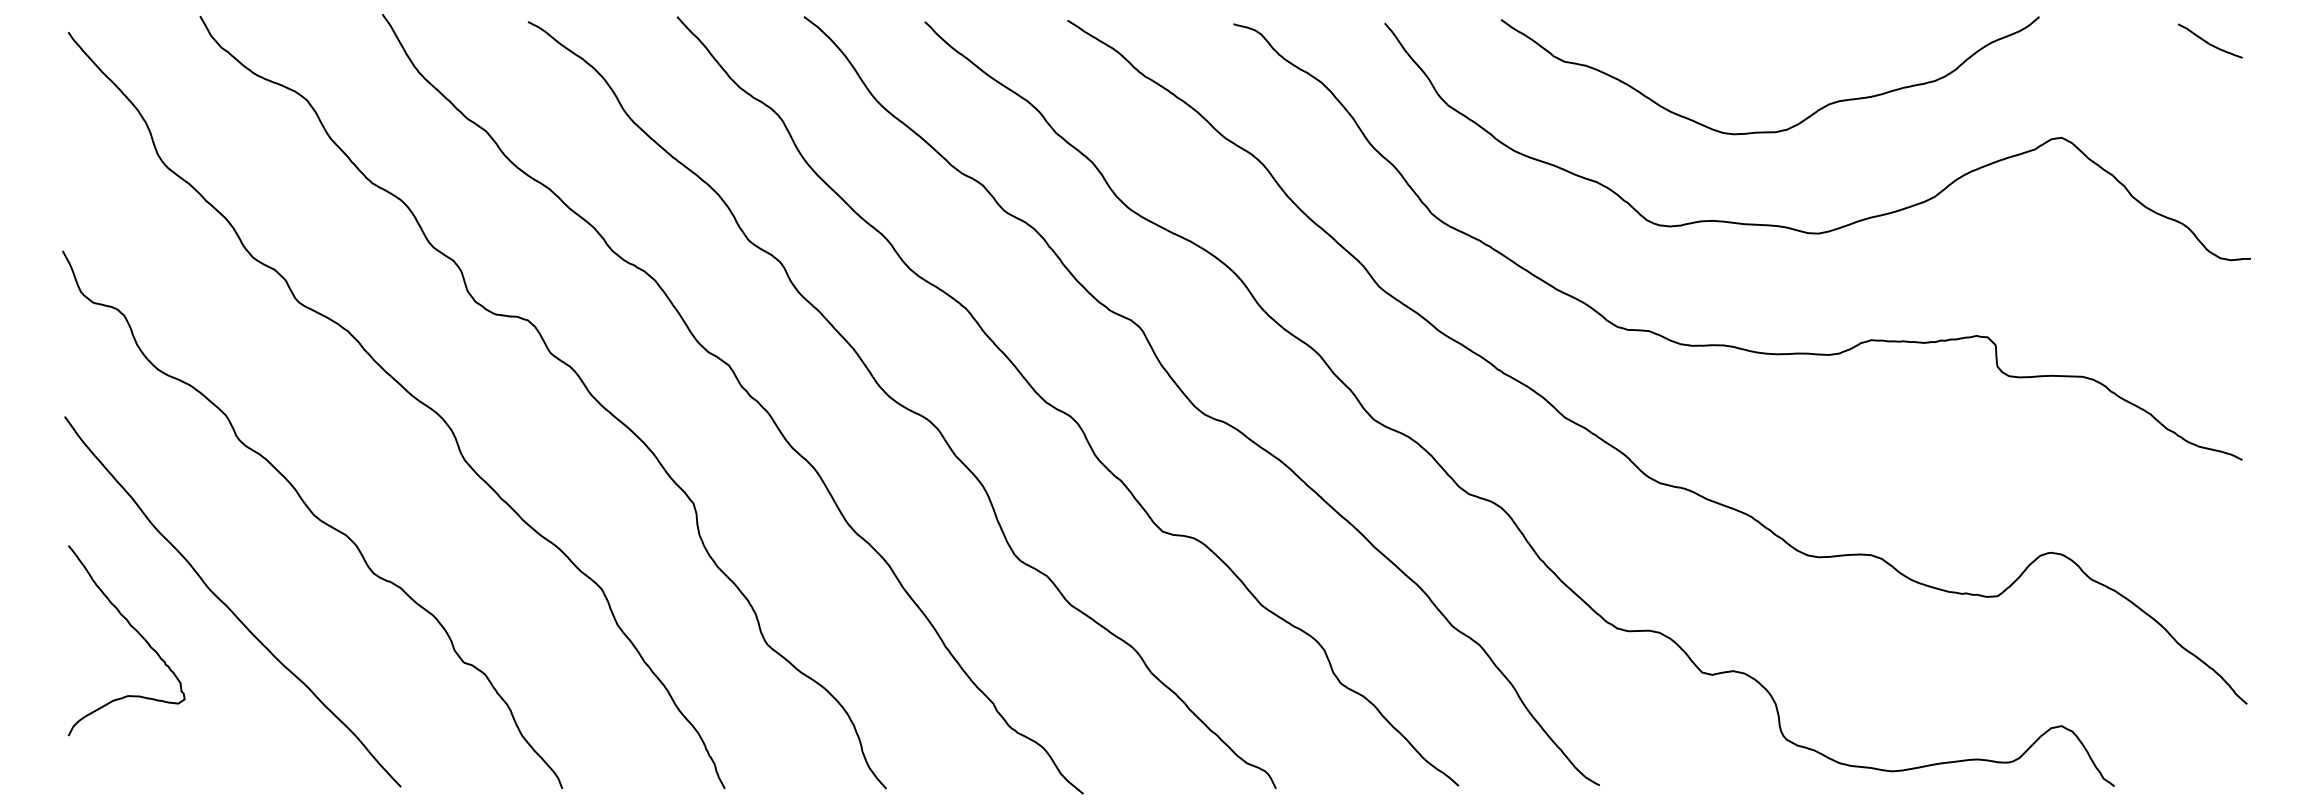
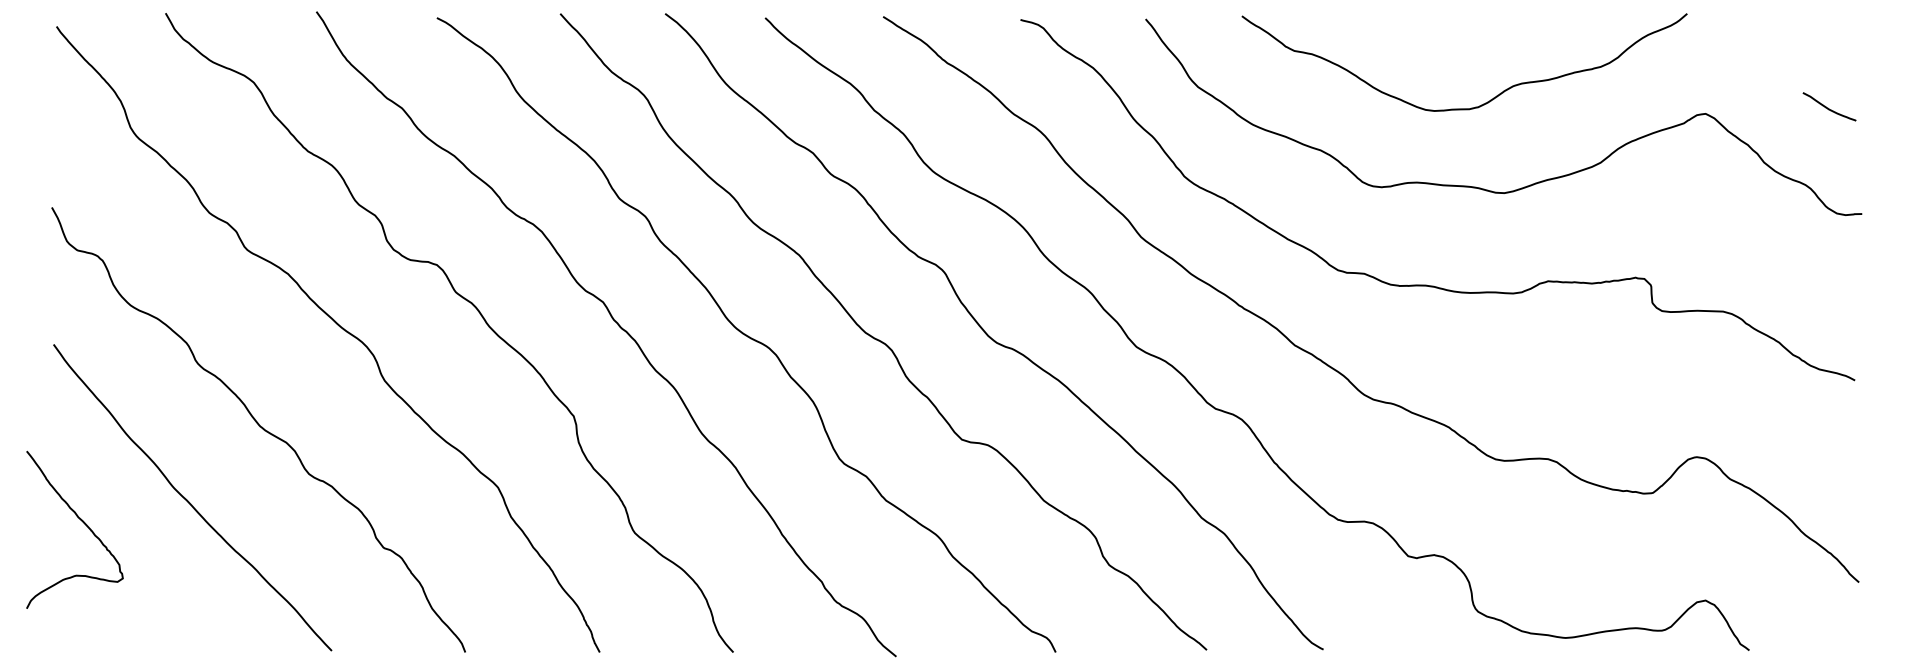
curve: (2208, 41) -> (1828, 107), moved
curve: (134, 630) -> (81, 521), moved

